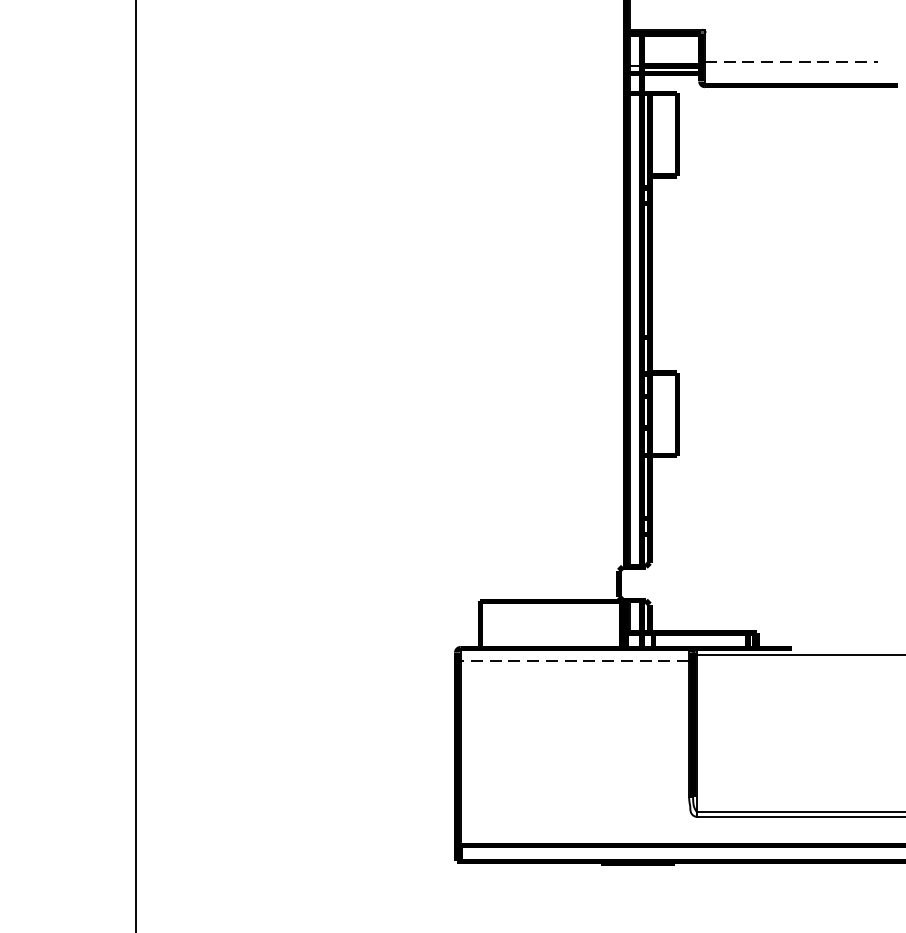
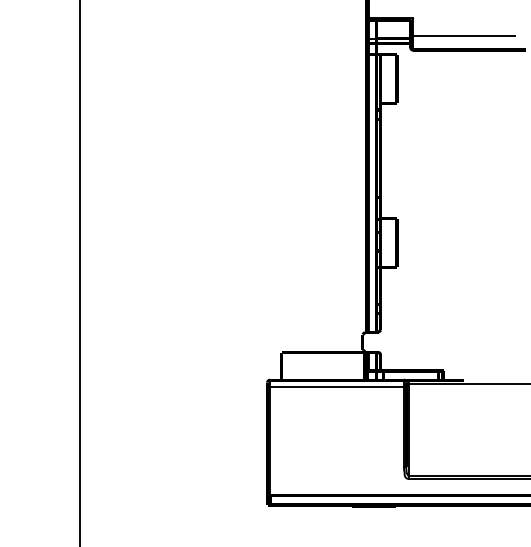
line: (792, 62) -> (464, 36), dashed -> solid
line: (574, 660) -> (336, 387), dashed -> solid

